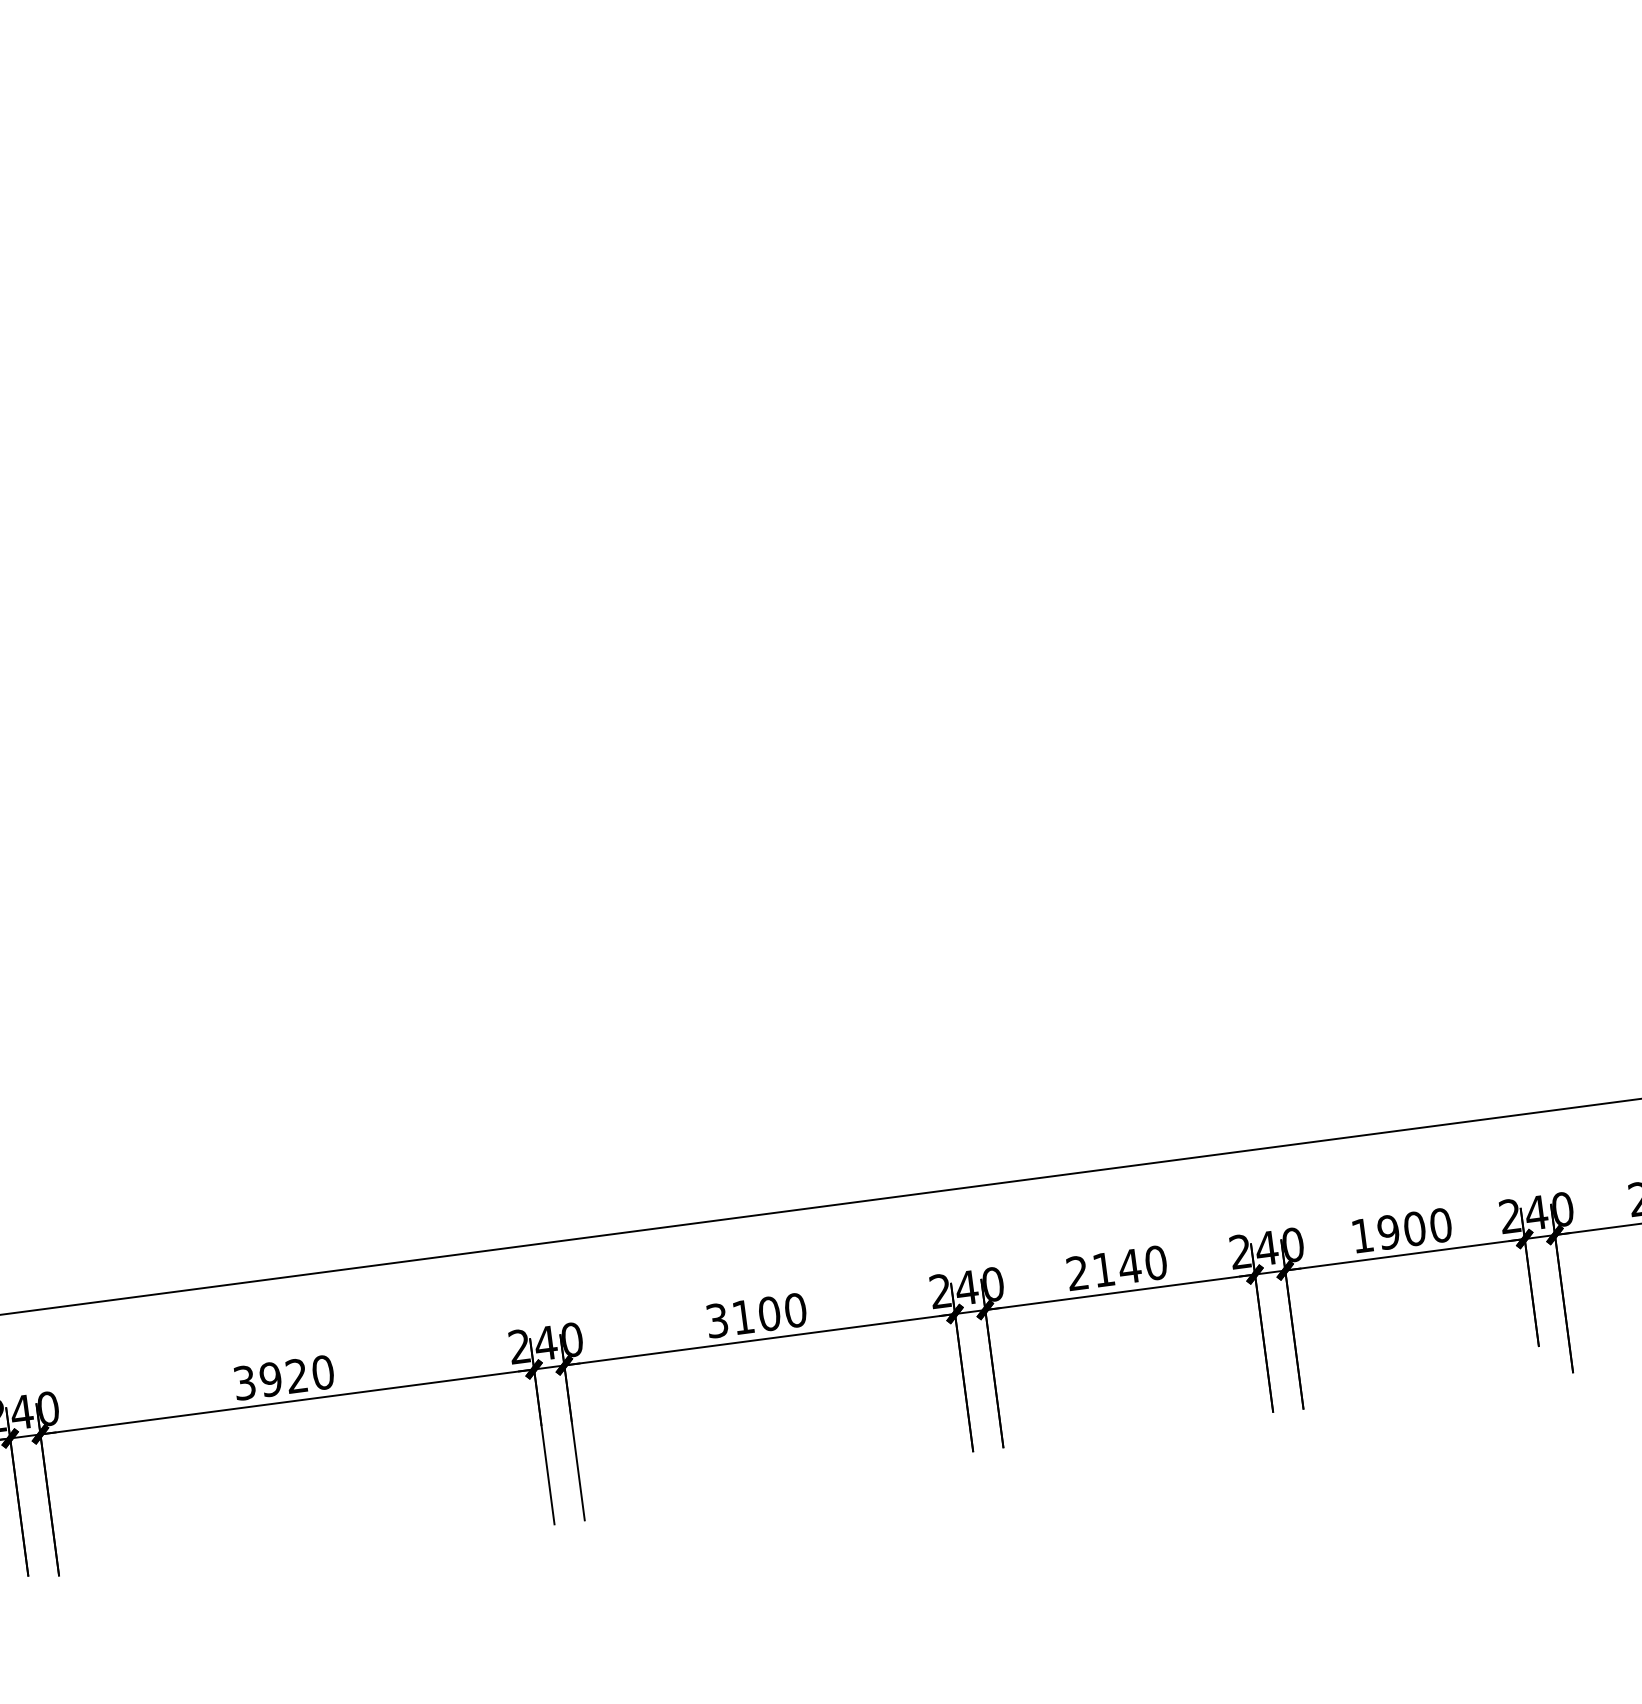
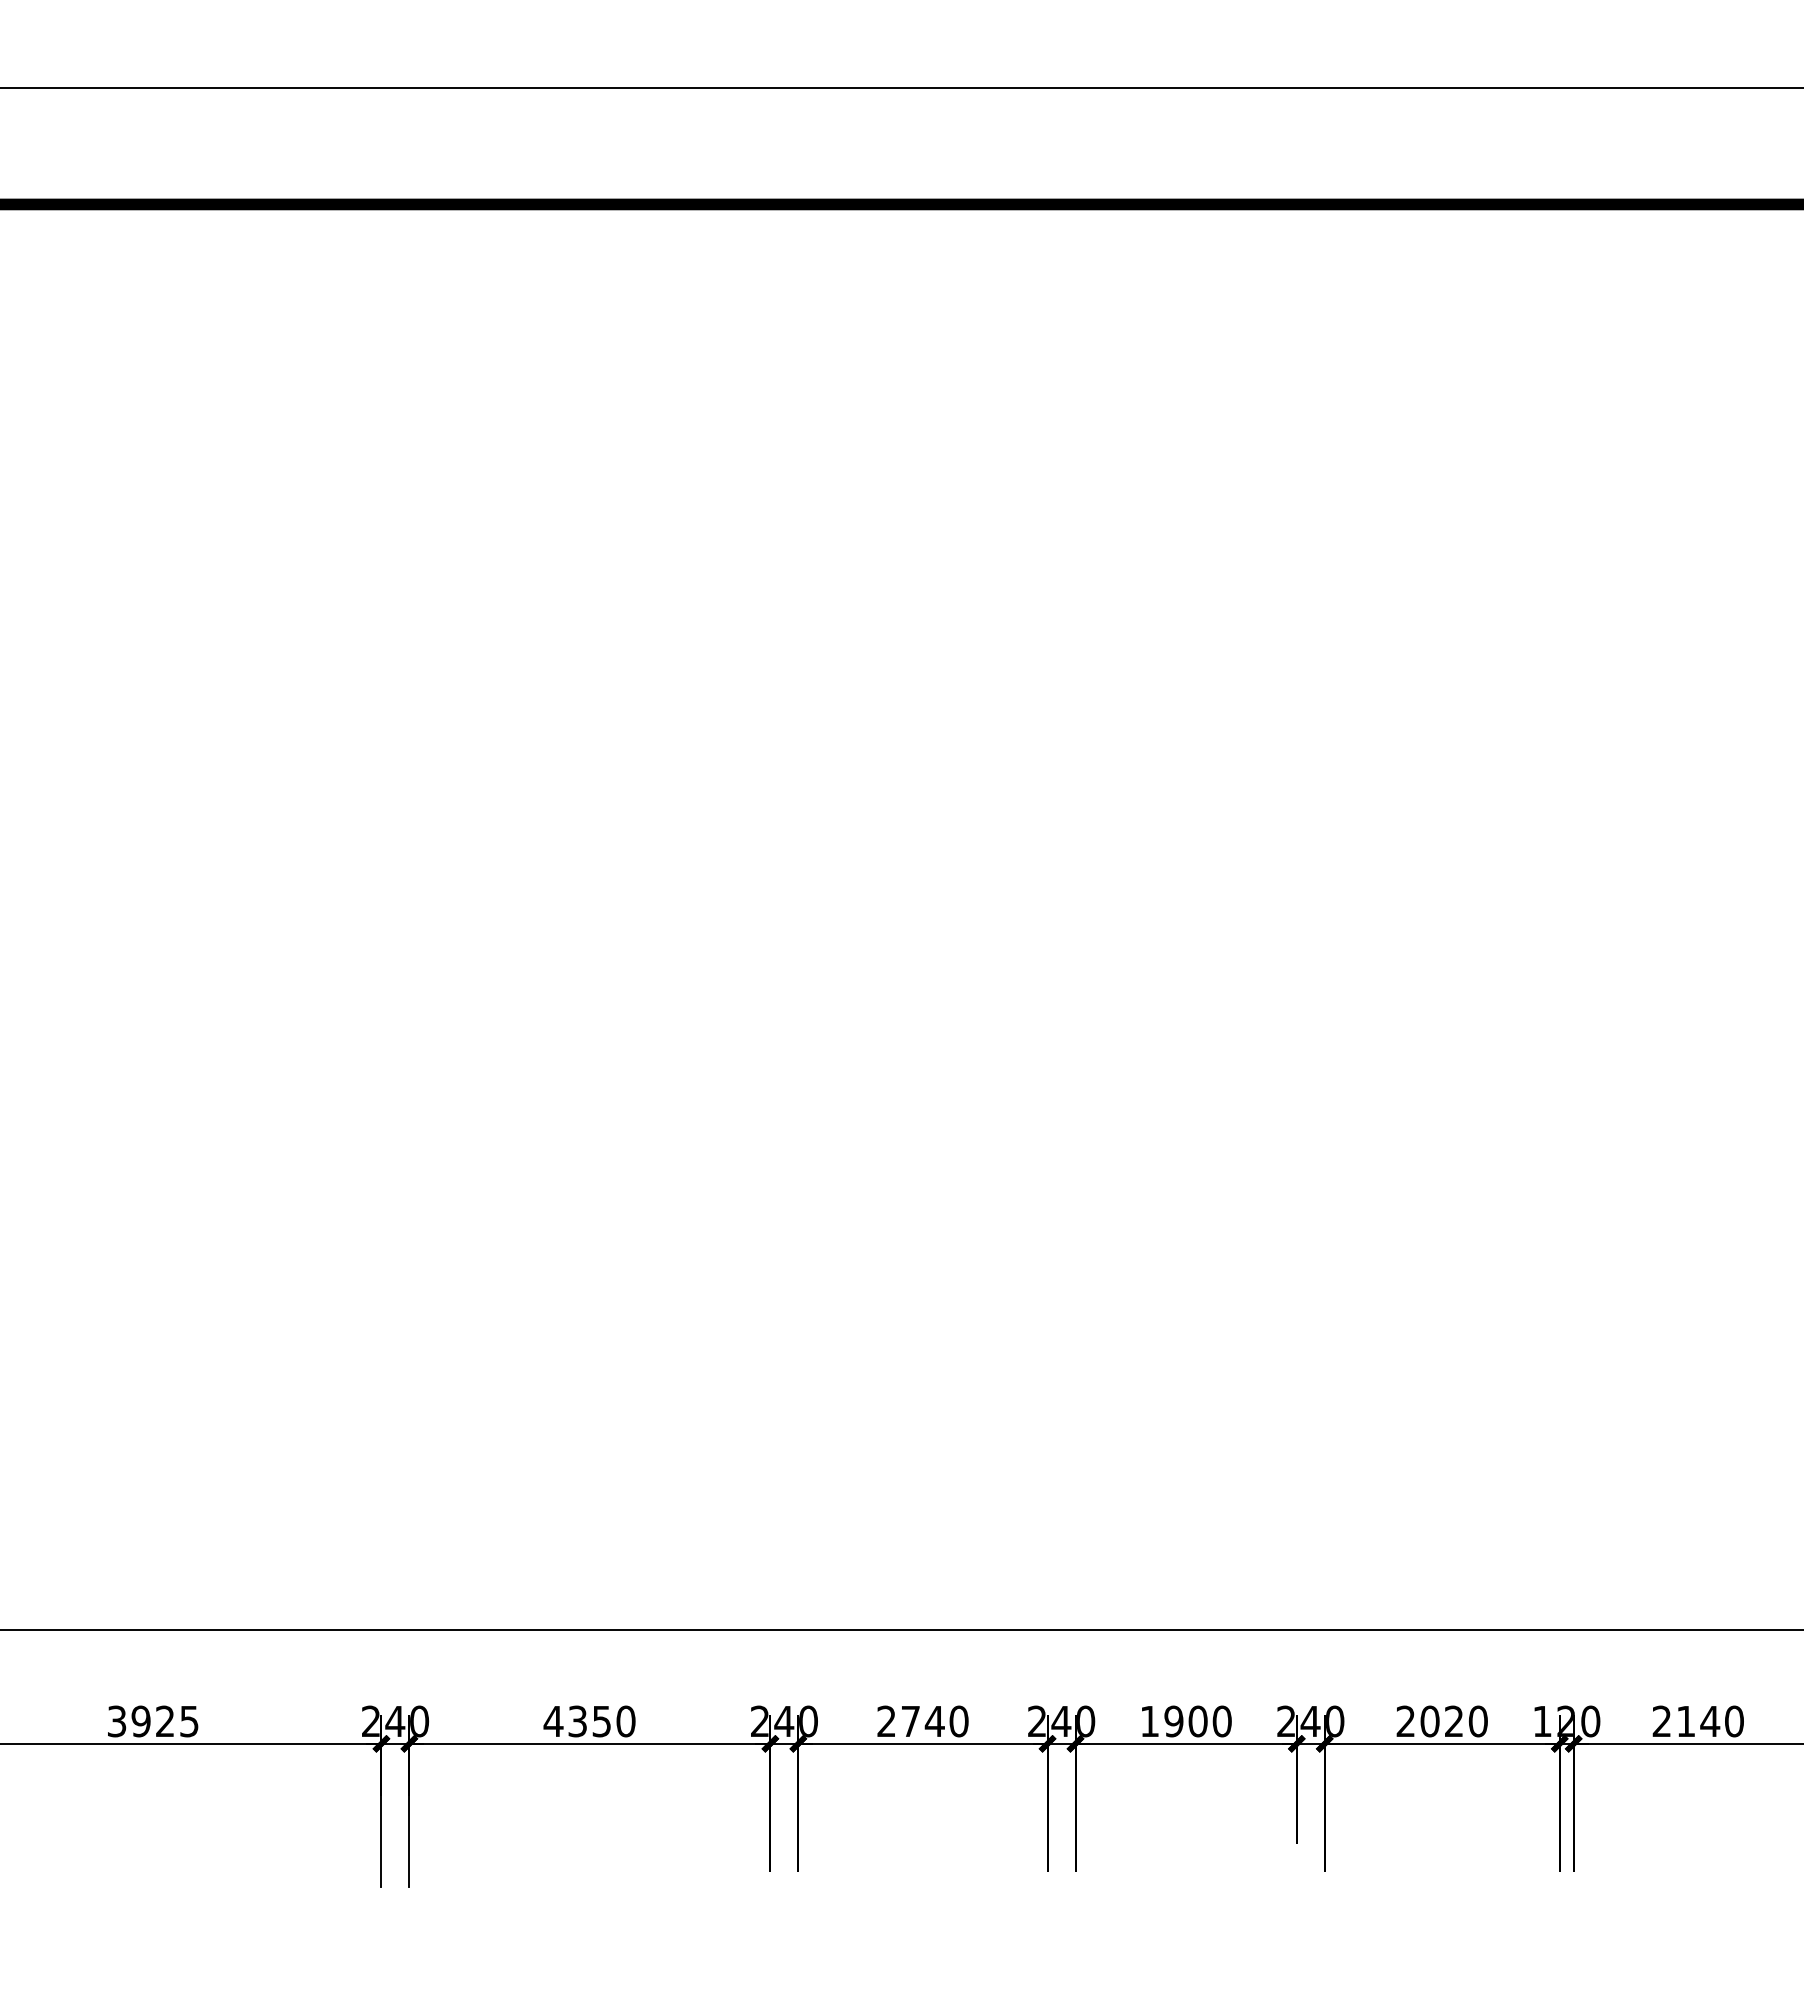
text: (1103, 1269) -> (910, 1721), 2140 -> 2740
text: (743, 1317) -> (577, 1721), 3100 -> 4350
text: (323, 1372) -> (189, 1721), 3920 -> 3925

